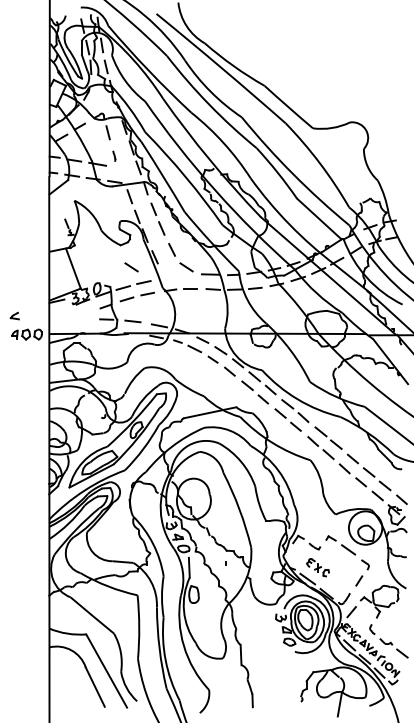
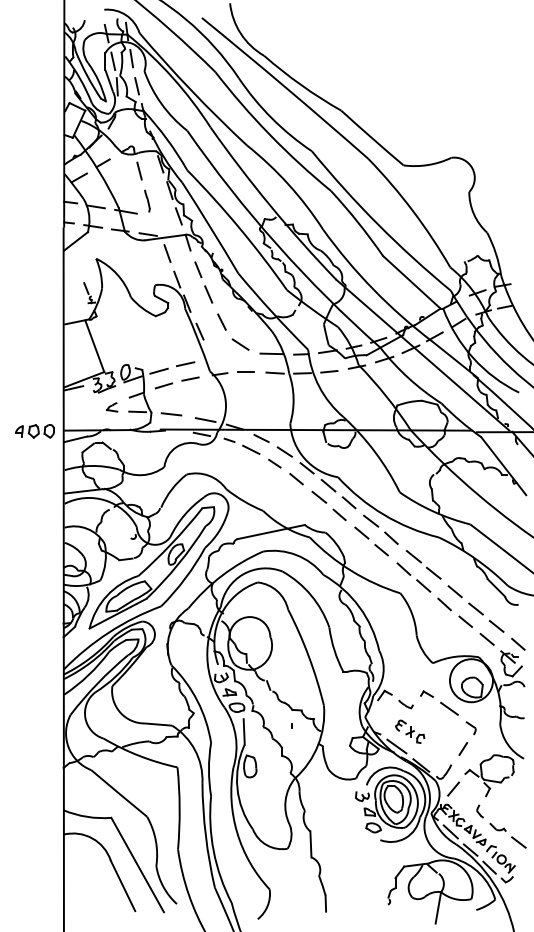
part: (114, 155) -> (147, 200), size x1.67
line: (131, 267) -> (169, 344), removed
part: (14, 315) -> (111, 406), moved

